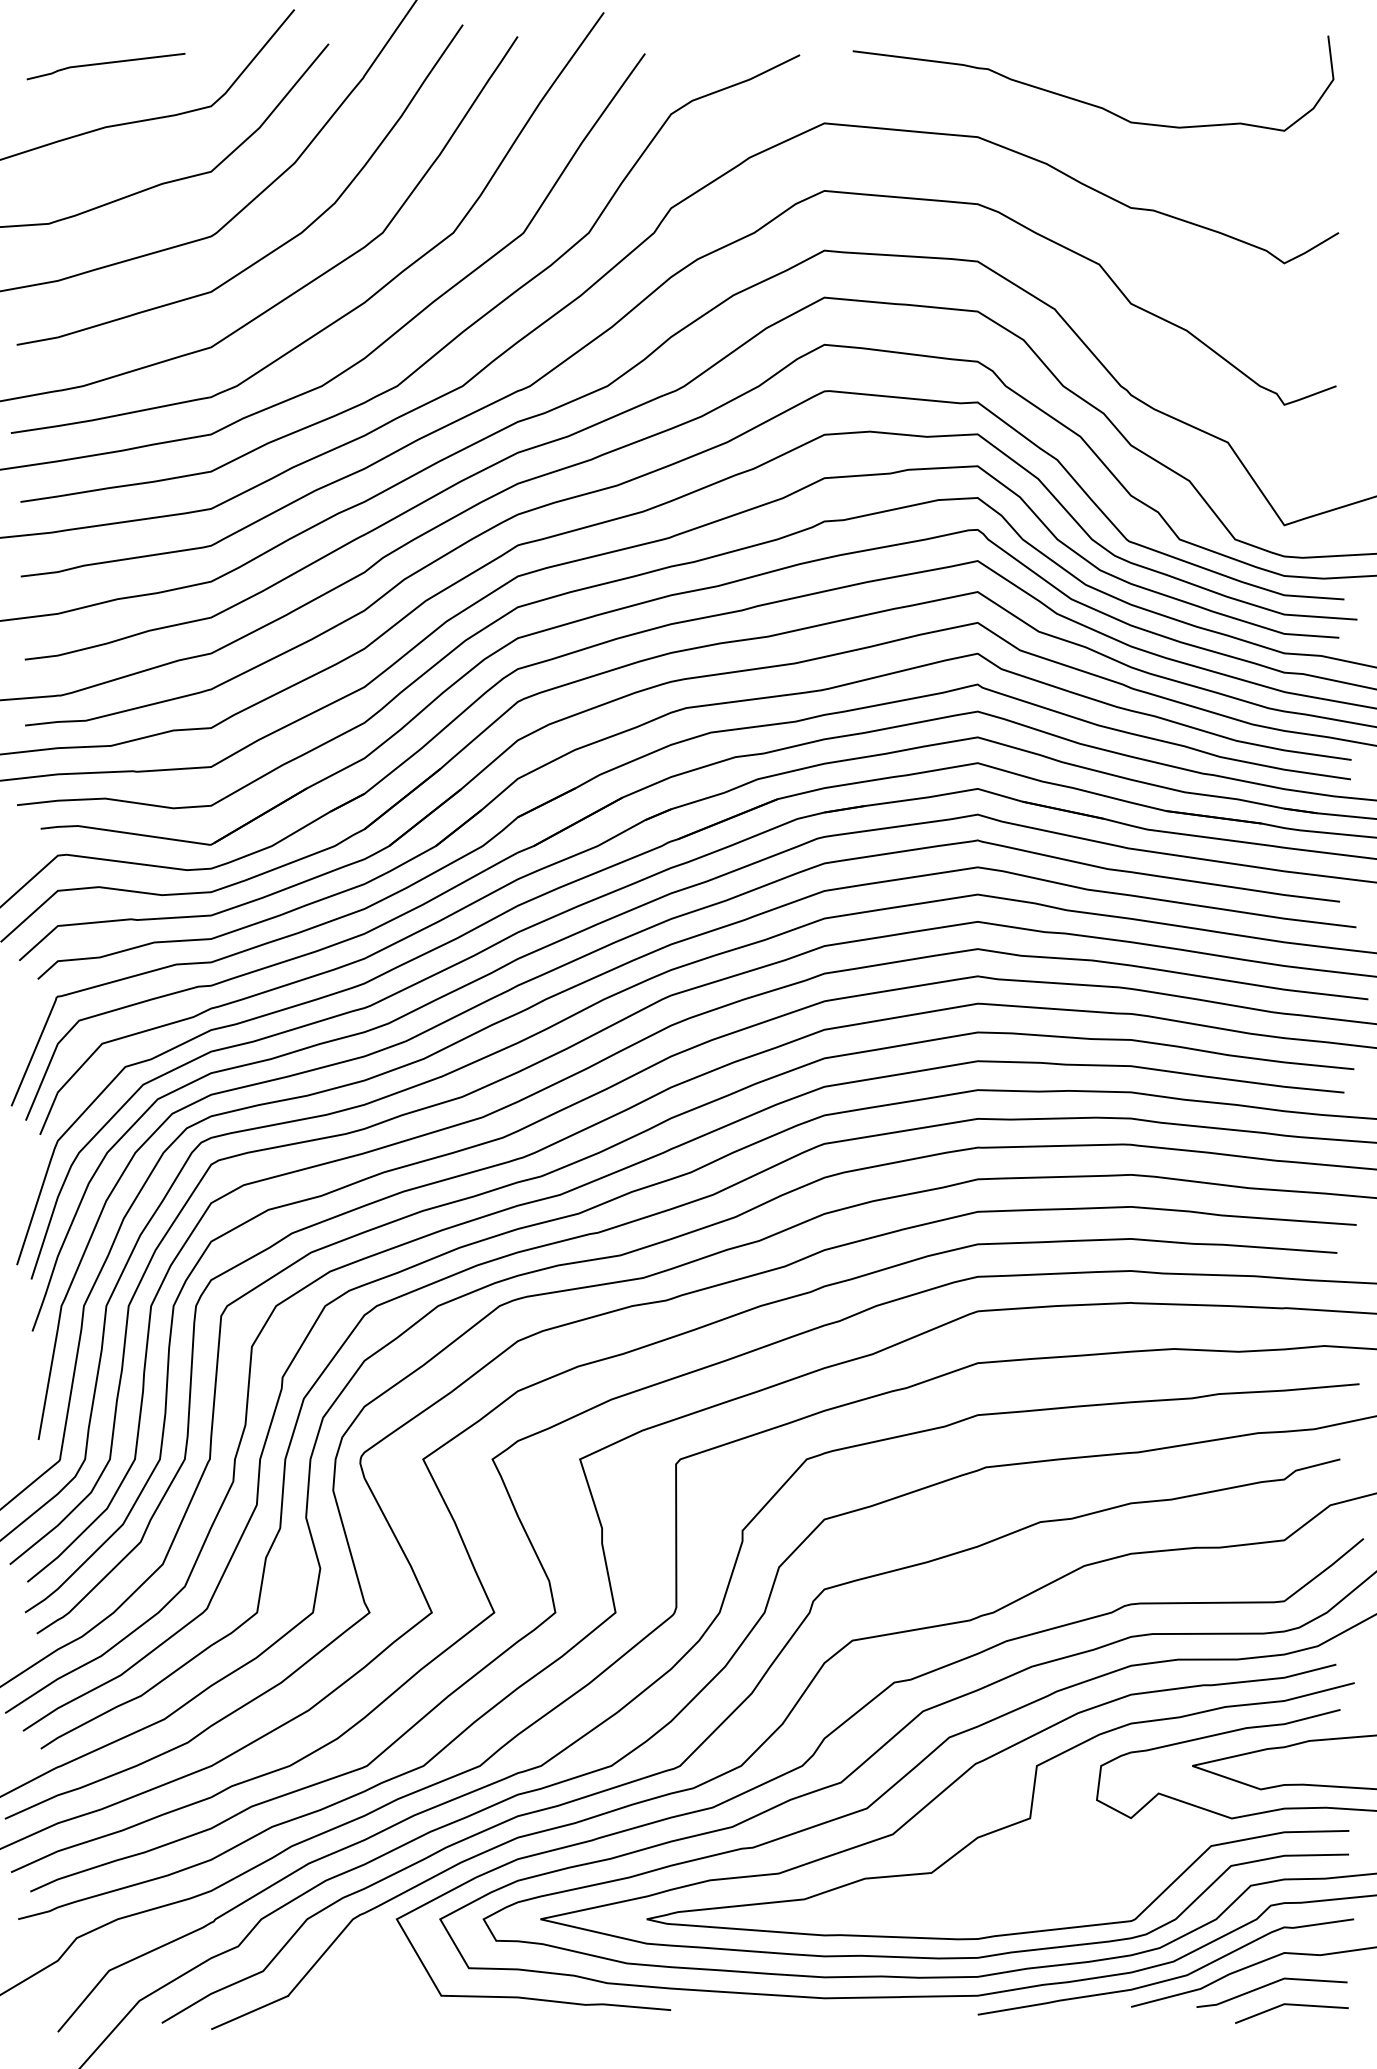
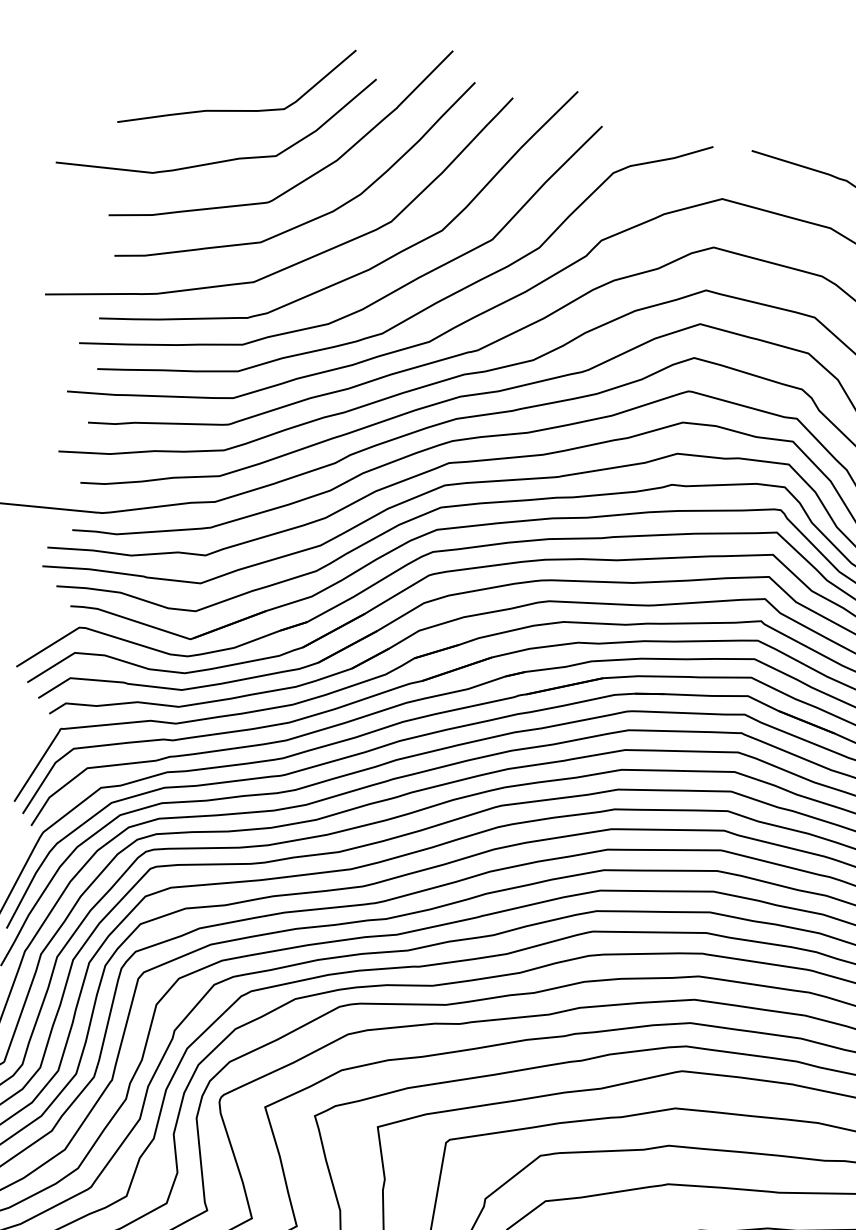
line: (105, 64) -> (213, 65), removed

